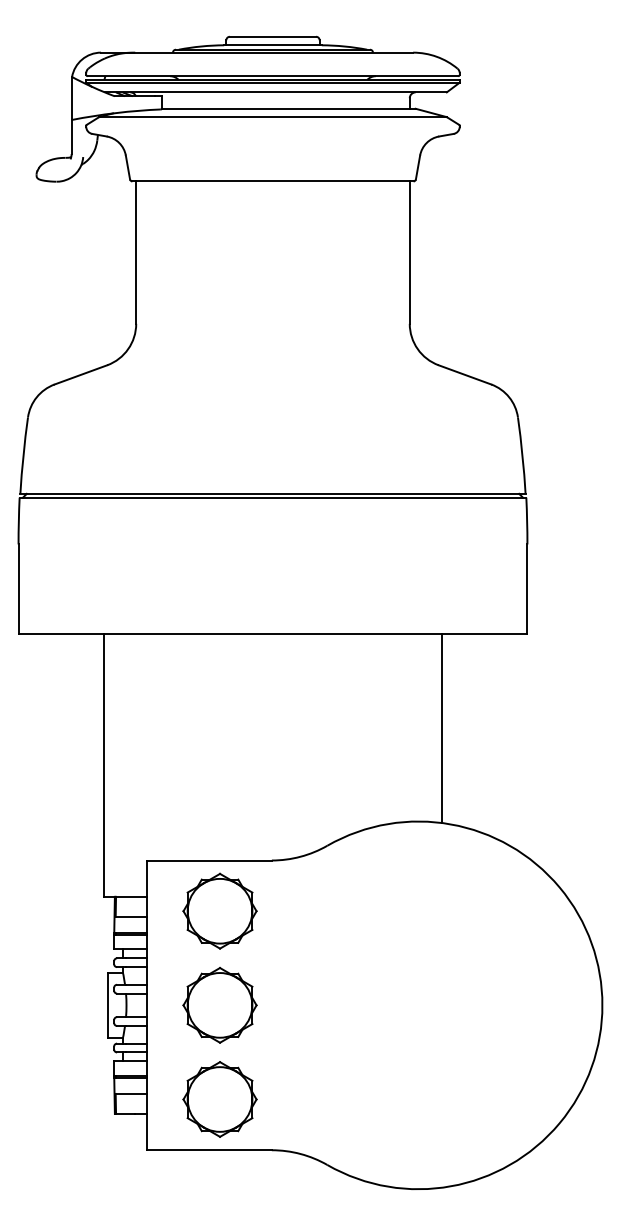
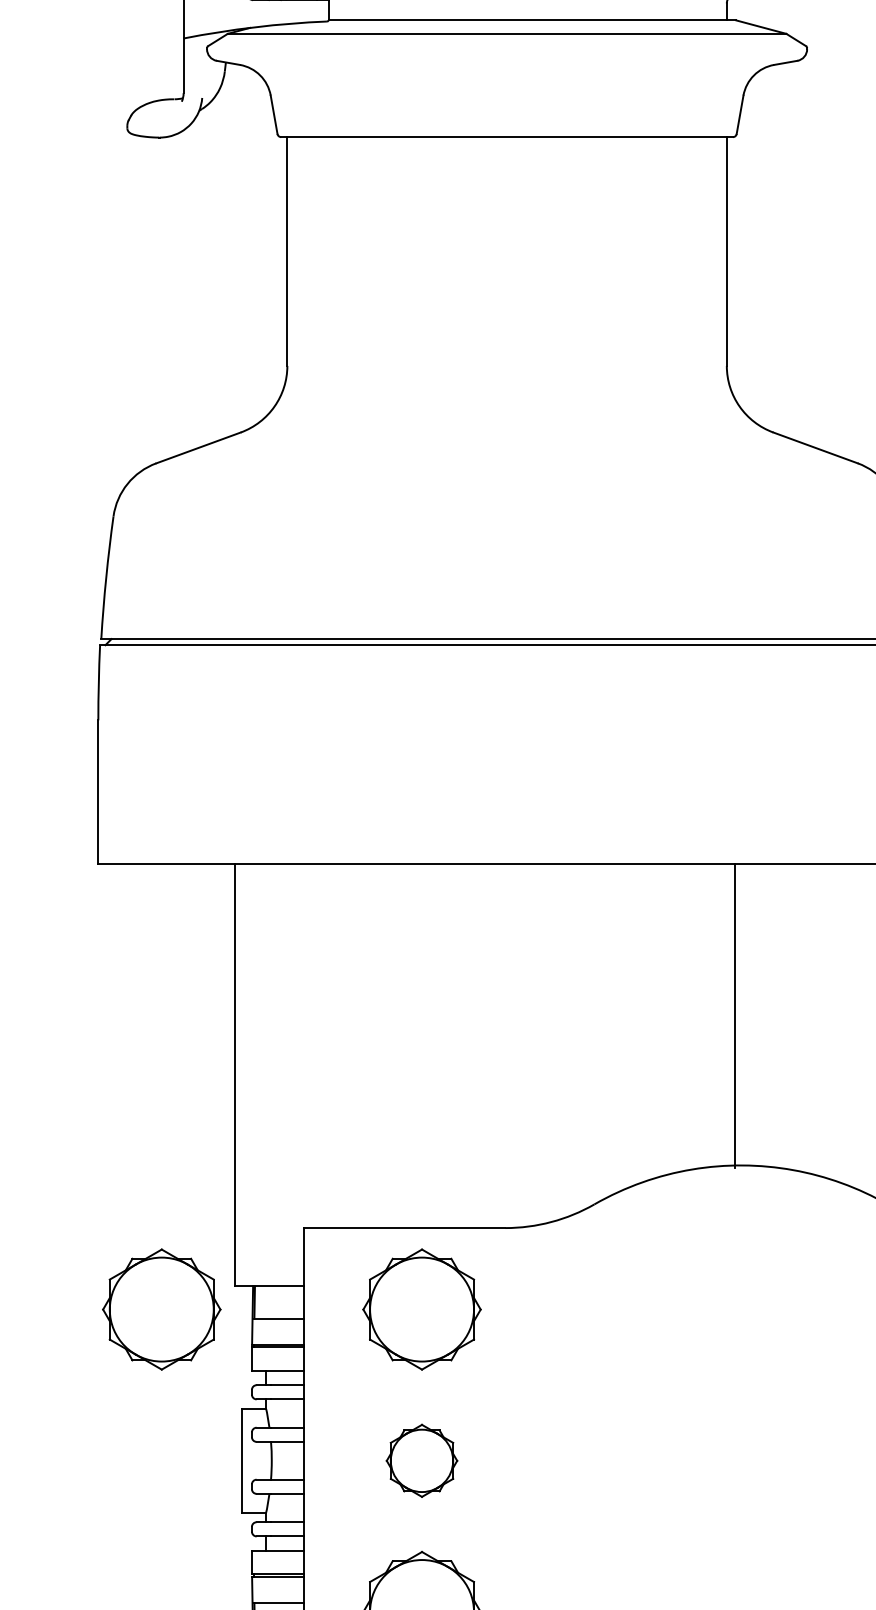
line: (442, 728) -> (736, 1015), moved
part: (57, 910) -> (160, 1308), added
part: (219, 1005) -> (421, 1460), size x0.6

